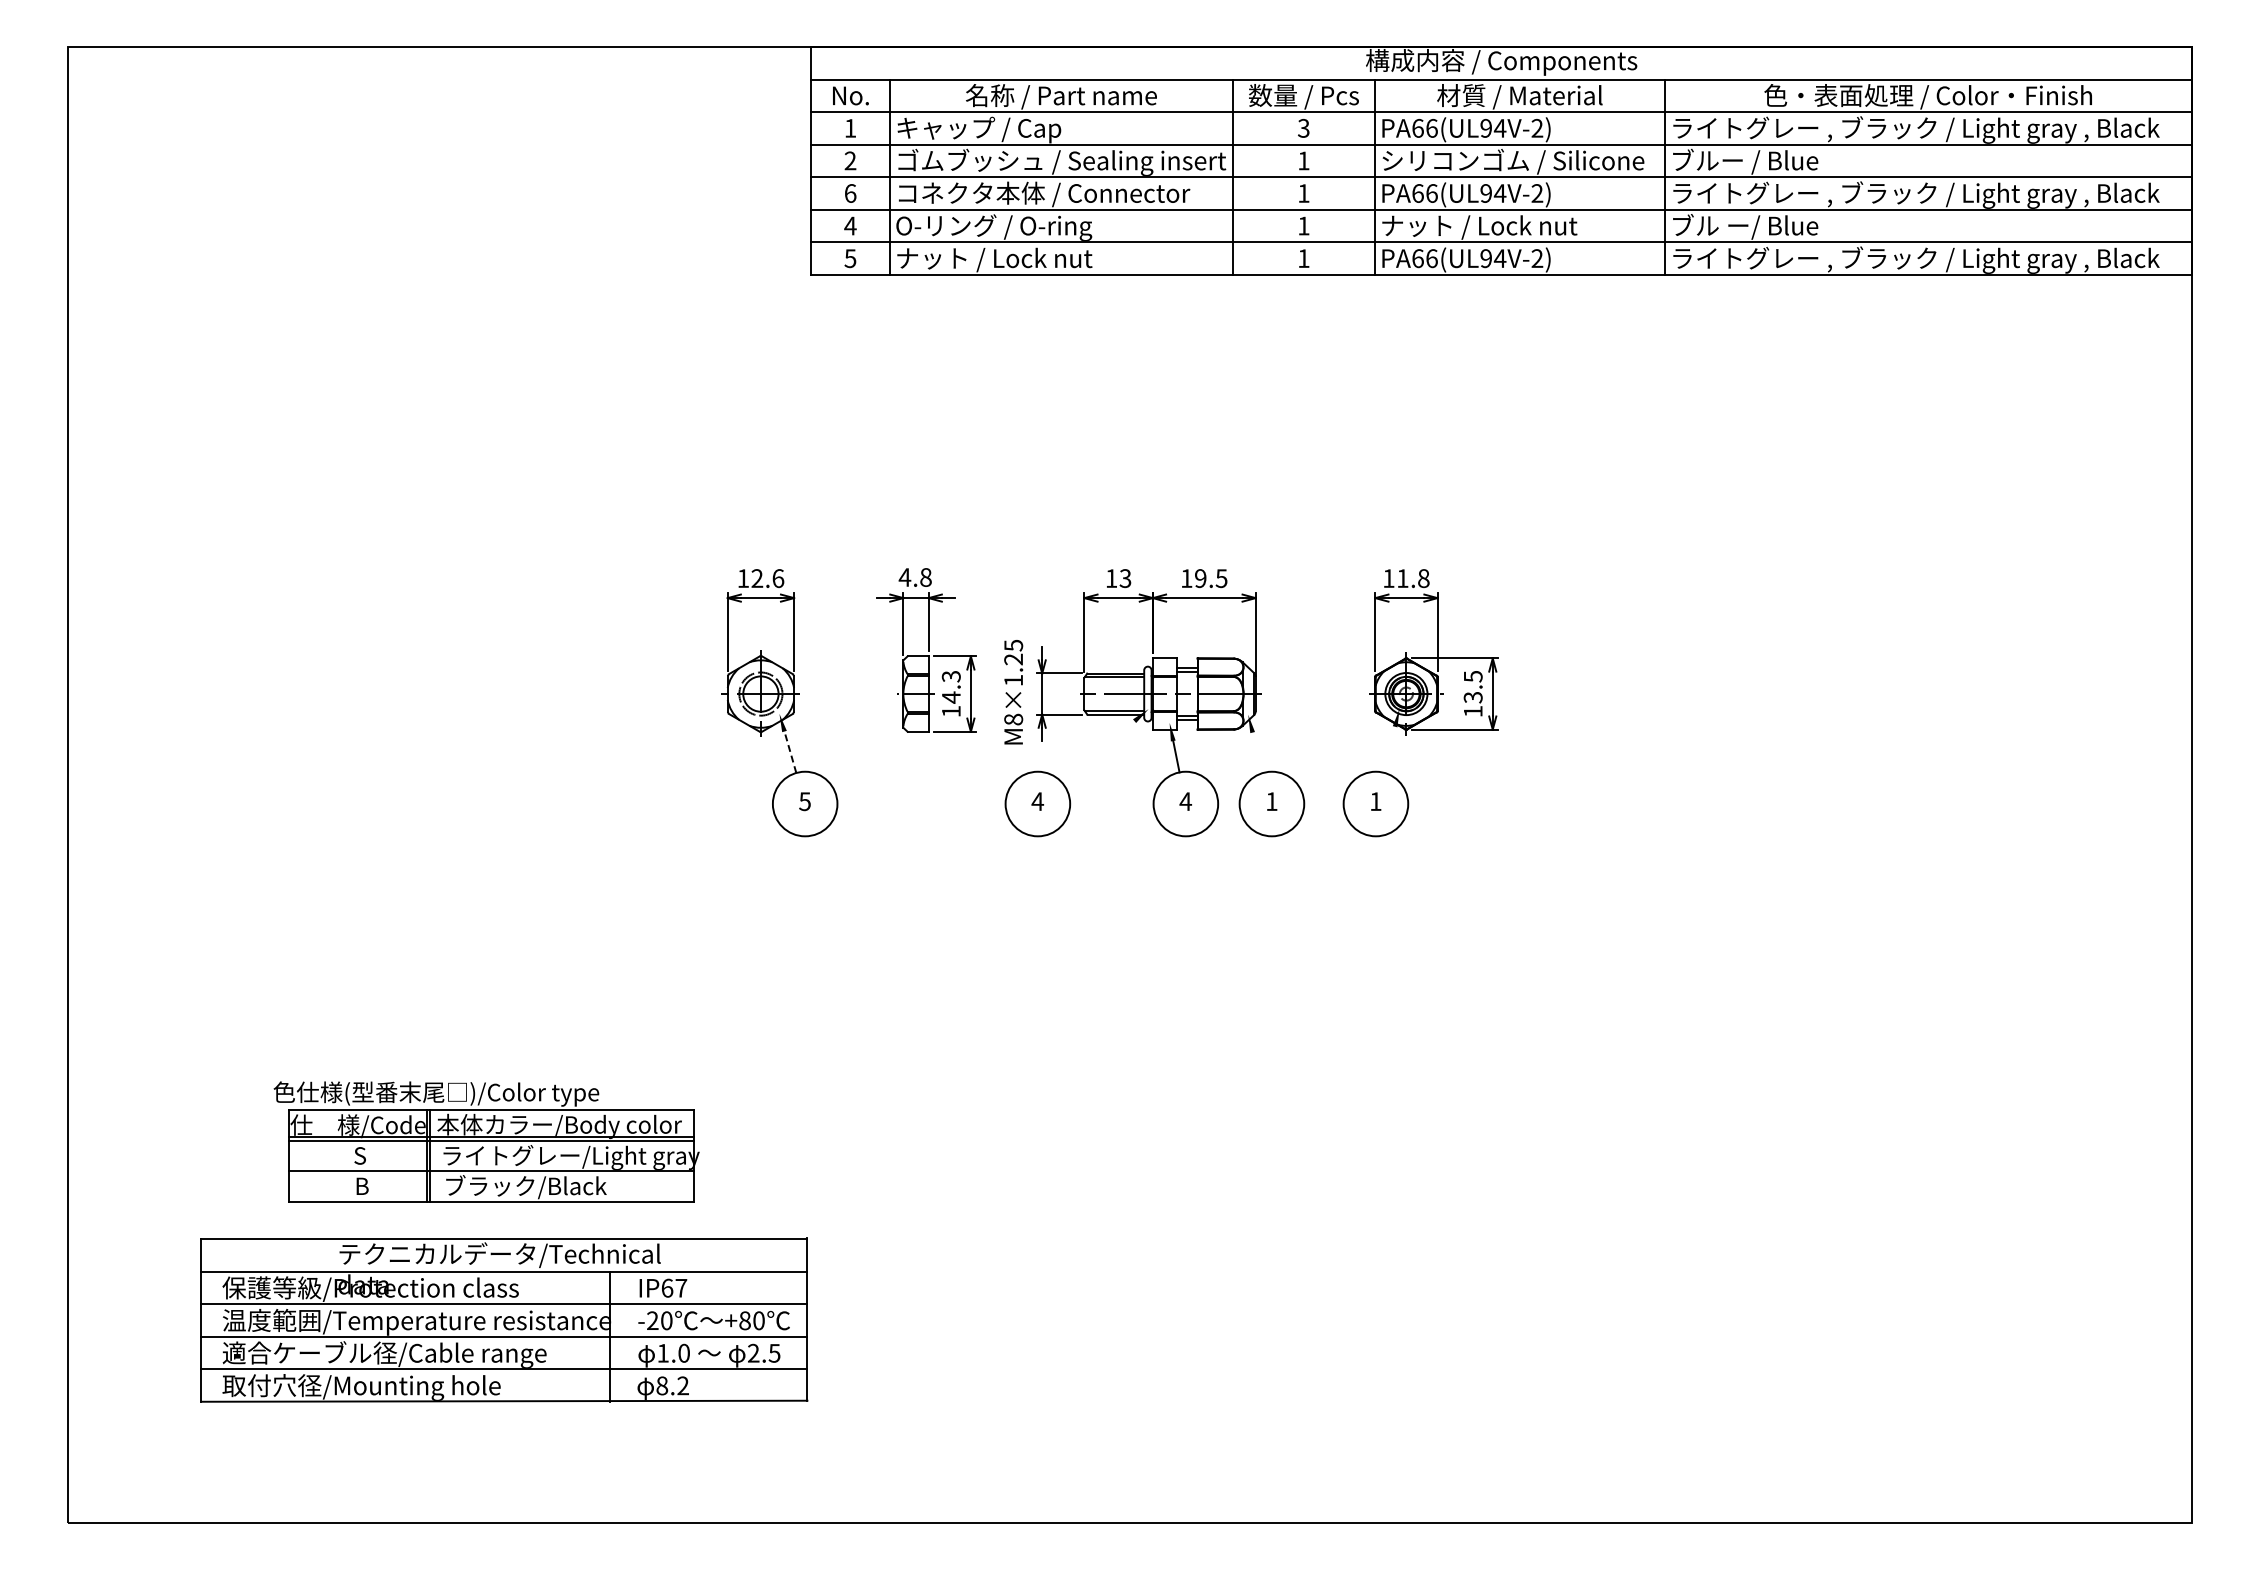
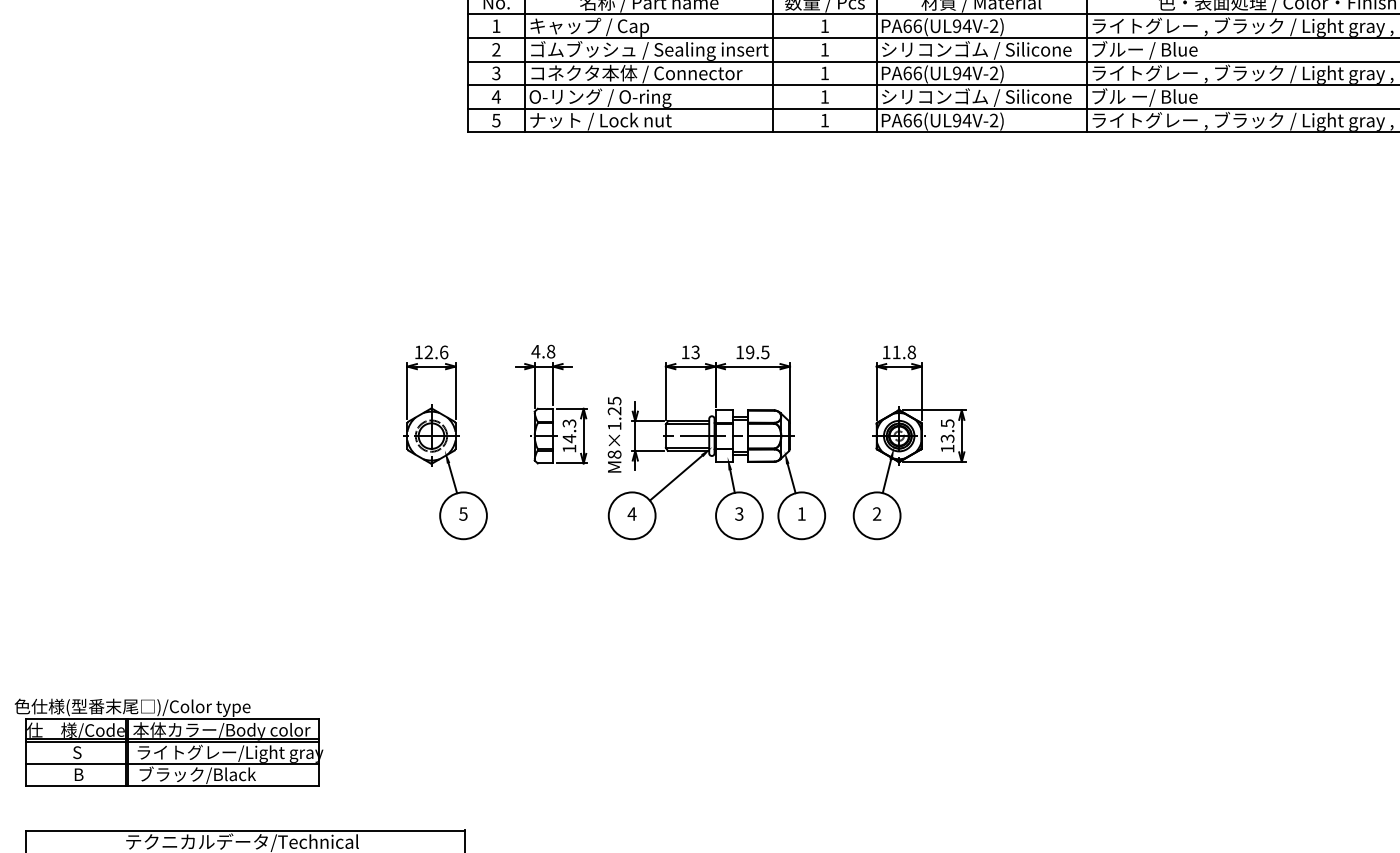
text: (1303, 127) -> (824, 25), 3 -> 1
text: (850, 193) -> (496, 73), 6 -> 3
text: (1513, 226) -> (976, 97), ナット / Lock nut -> シリコンゴム / Silicone
line: (1389, 749) -> (886, 476), added
line: (790, 752) -> (452, 478), dashed -> solid
line: (1098, 752) -> (676, 478), added
line: (1257, 752) -> (791, 478), added
text: (1185, 801) -> (739, 513), 4 -> 3
text: (1375, 801) -> (876, 513), 1 -> 2
part: (486, 1141) -> (168, 742), moved

